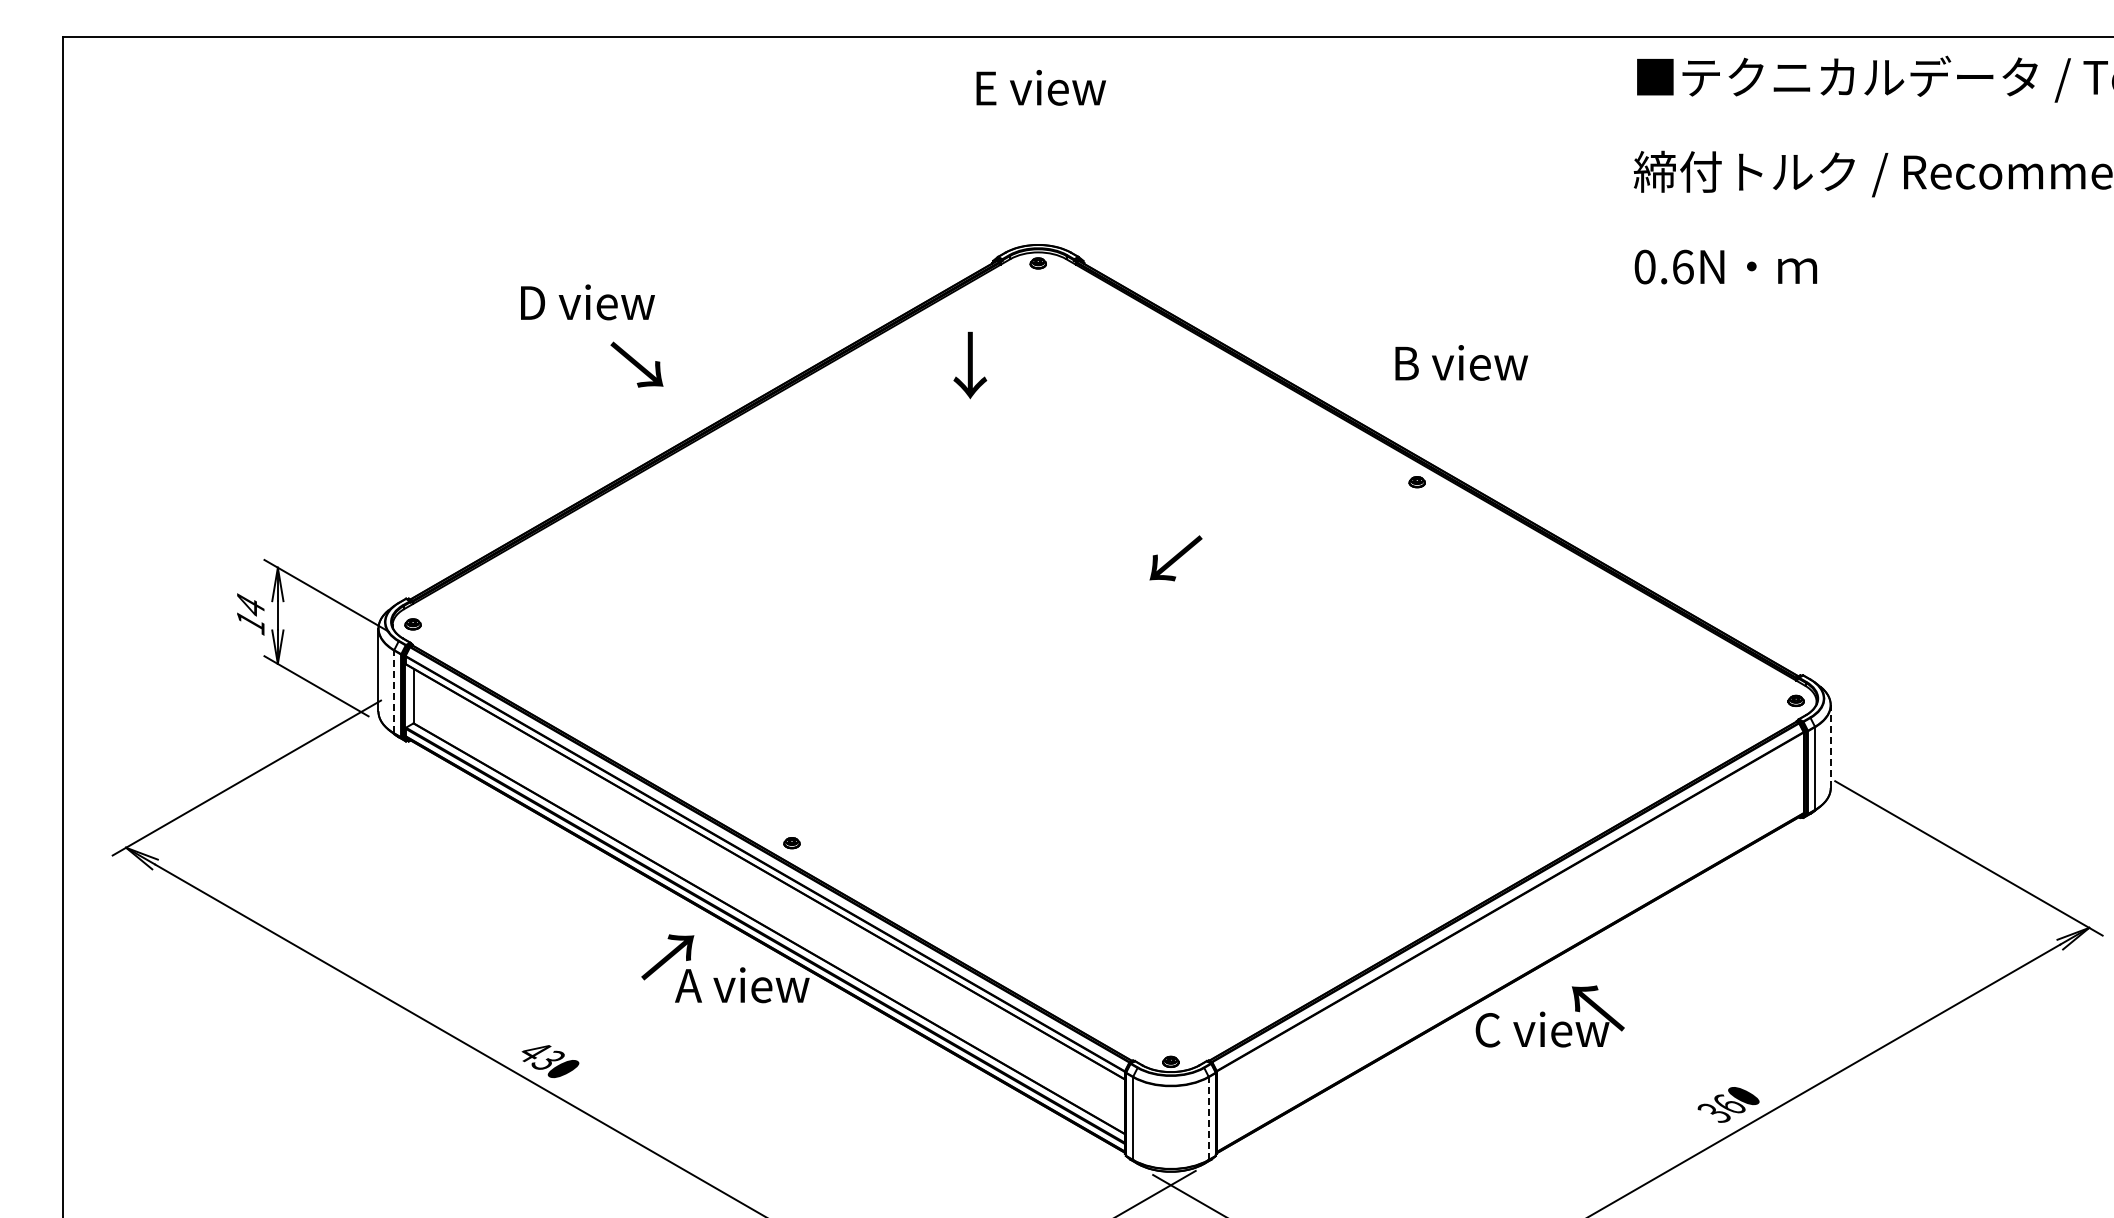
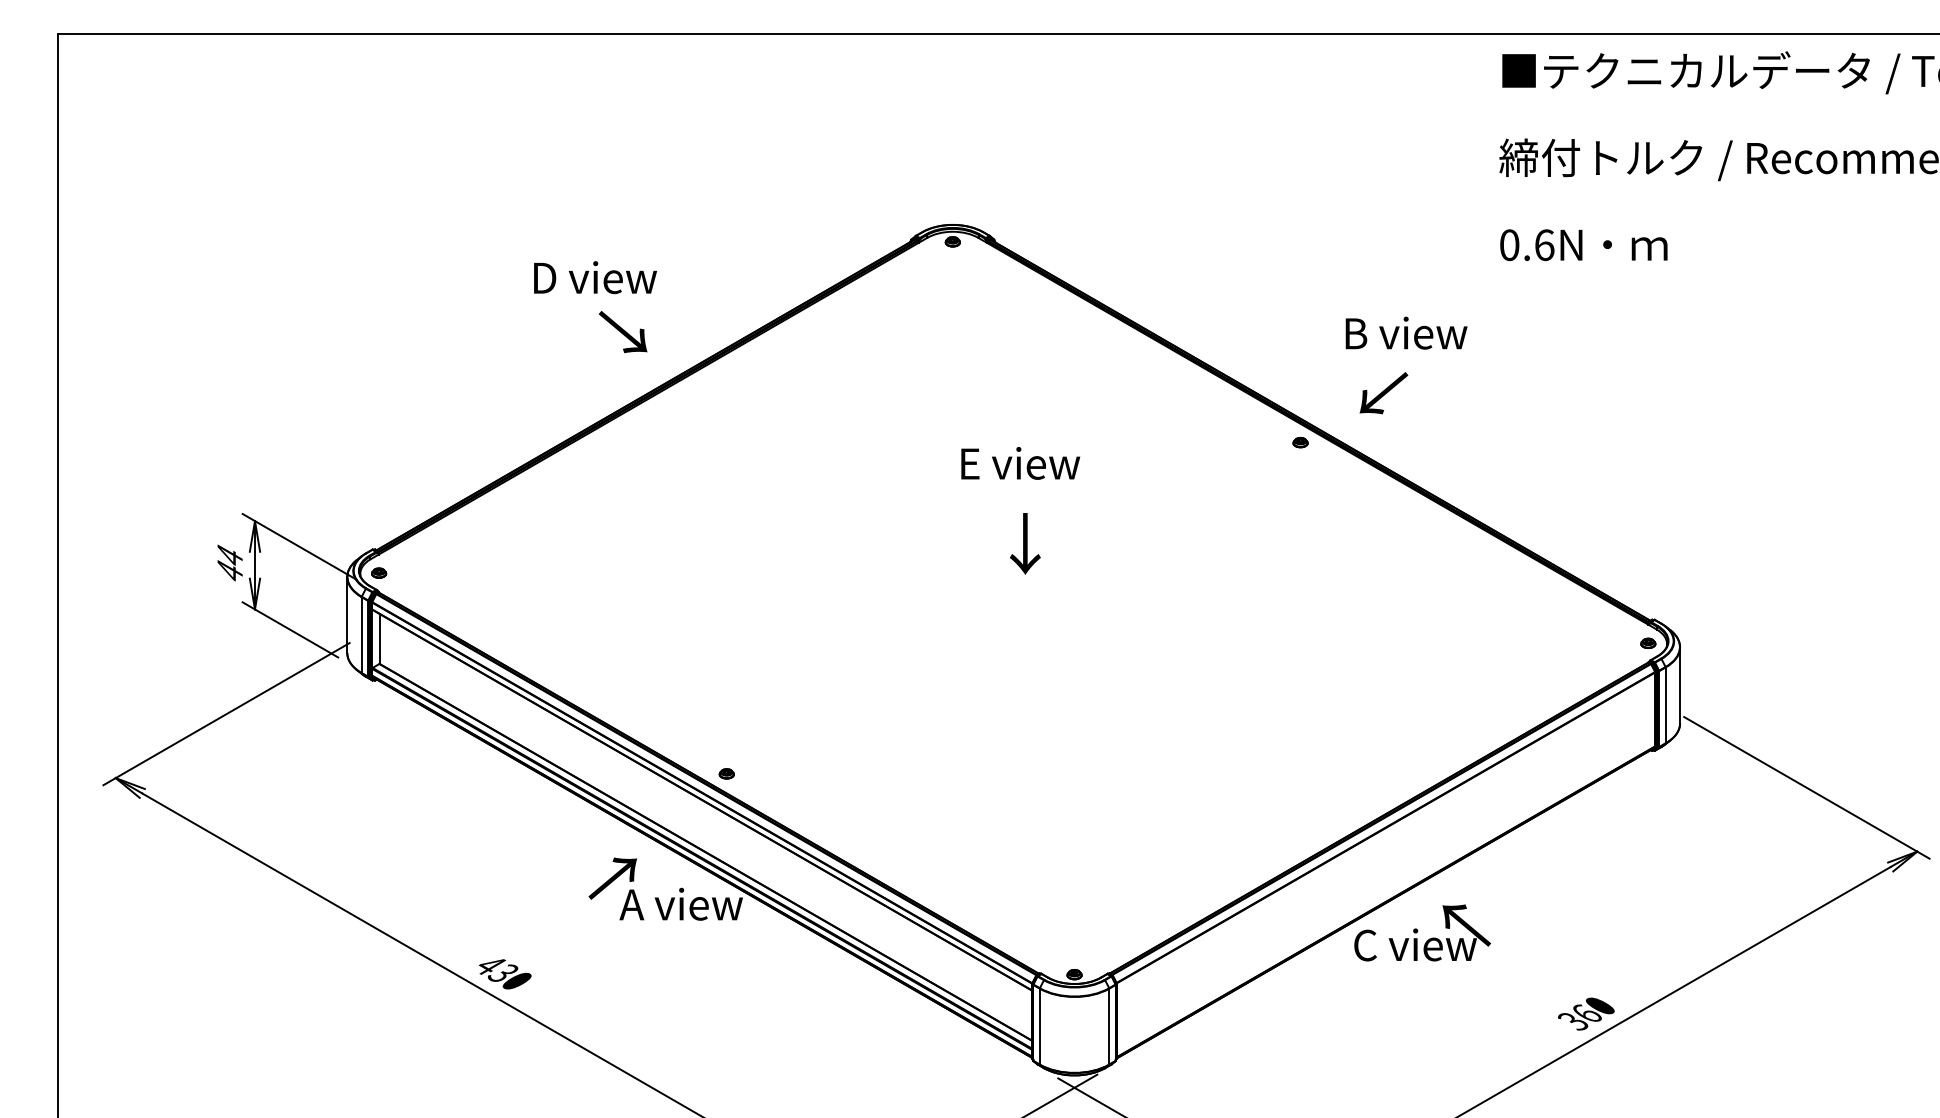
text: (1040, 87) -> (1020, 463), moved
text: (587, 302) -> (595, 277), moved
text: (1461, 362) -> (1406, 332), moved
text: (636, 364) -> (622, 331), moved
text: (970, 365) -> (1025, 543), moved
text: (1175, 558) -> (1383, 393), moved
text: (250, 622) -> (229, 571), 14 -> 44
line: (394, 691) -> (362, 634), dashed -> solid
line: (1830, 746) -> (1679, 685), dashed -> solid
line: (1208, 1118) -> (1109, 1026), dashed -> solid

